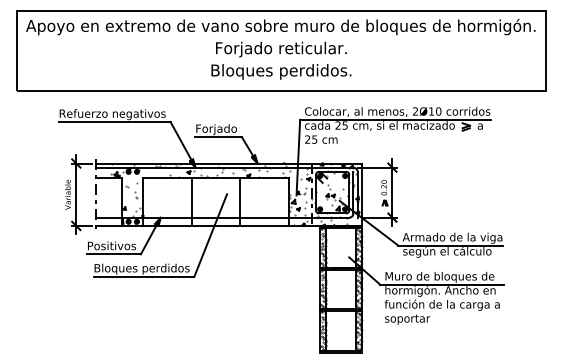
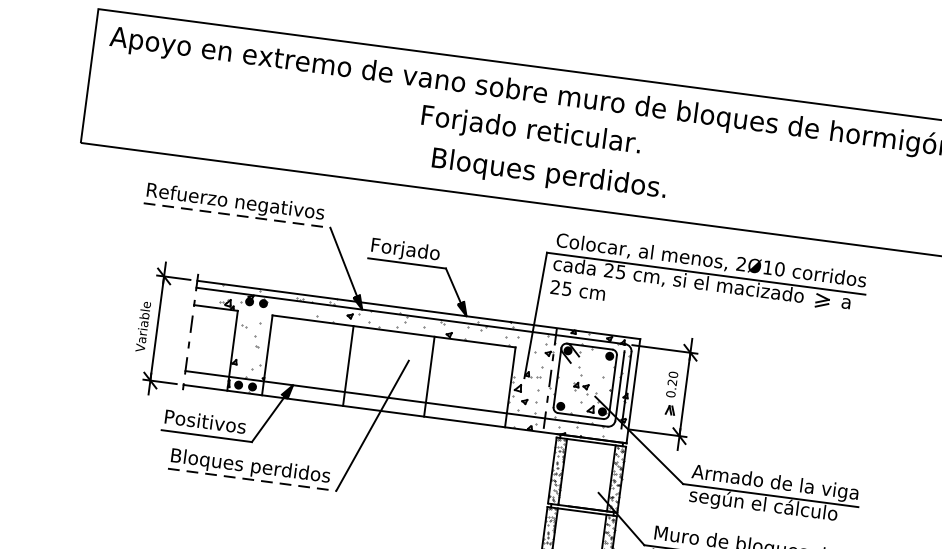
text: (281, 71) -> (549, 174), moved
line: (114, 121) -> (237, 214), solid -> dashed
line: (144, 276) -> (253, 479), solid -> dashed

